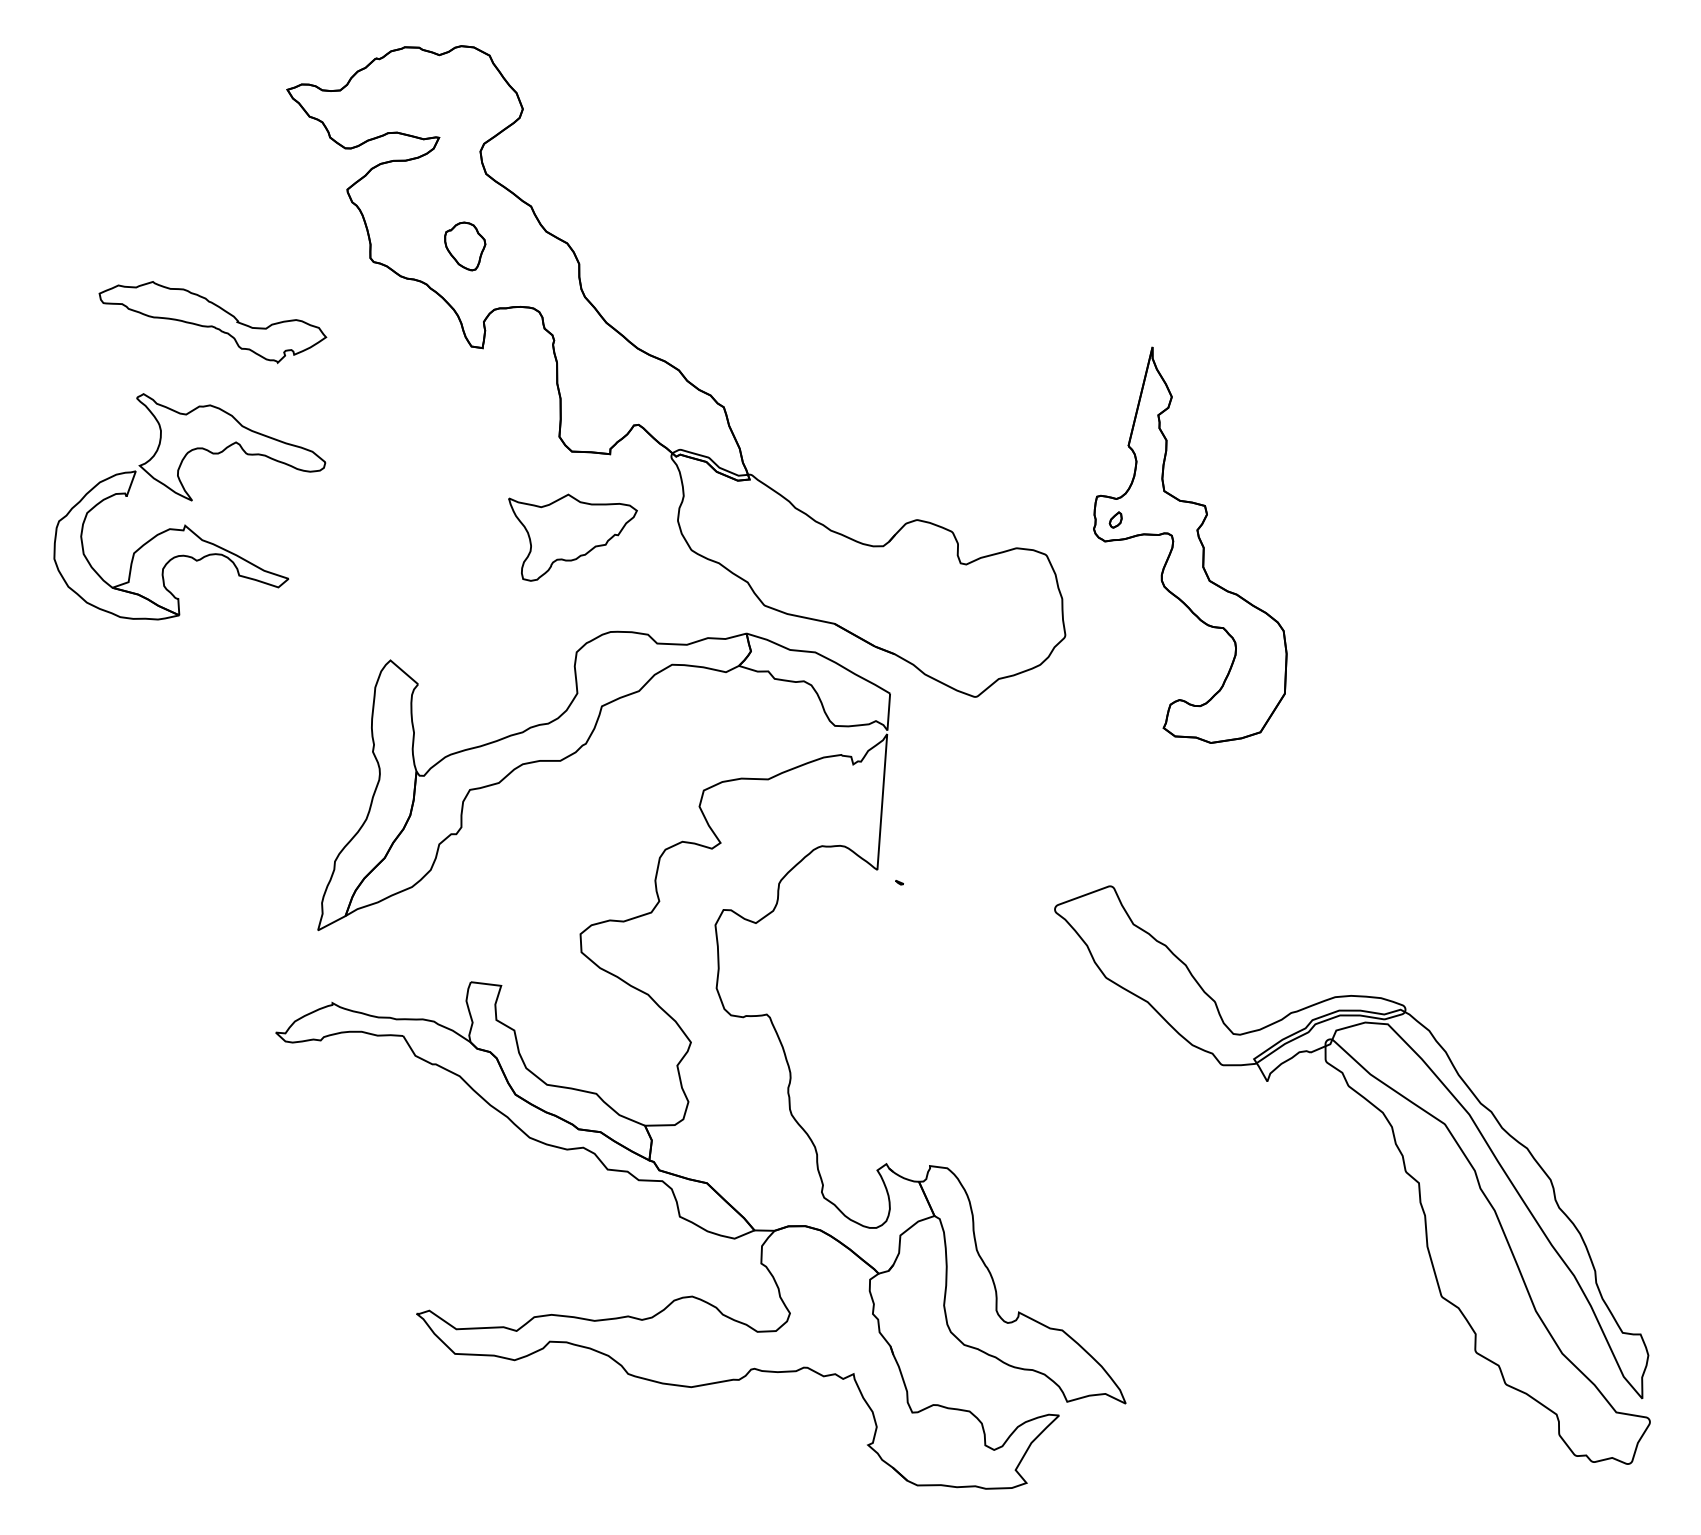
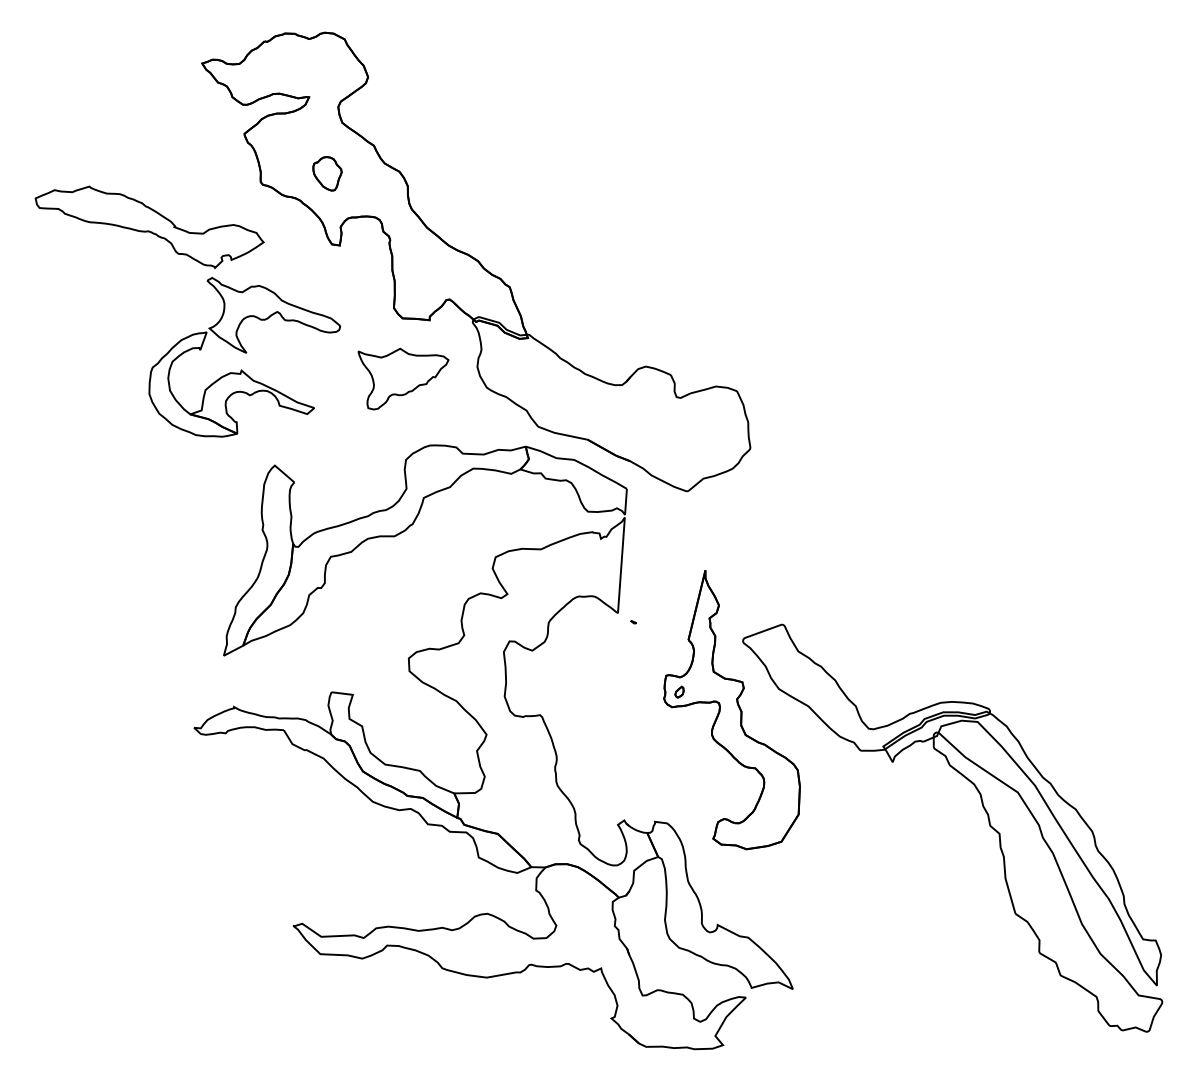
part: (212, 322) -> (149, 227), size x1.43
part: (189, 506) -> (244, 357), moved
part: (1190, 544) -> (732, 709), moved

